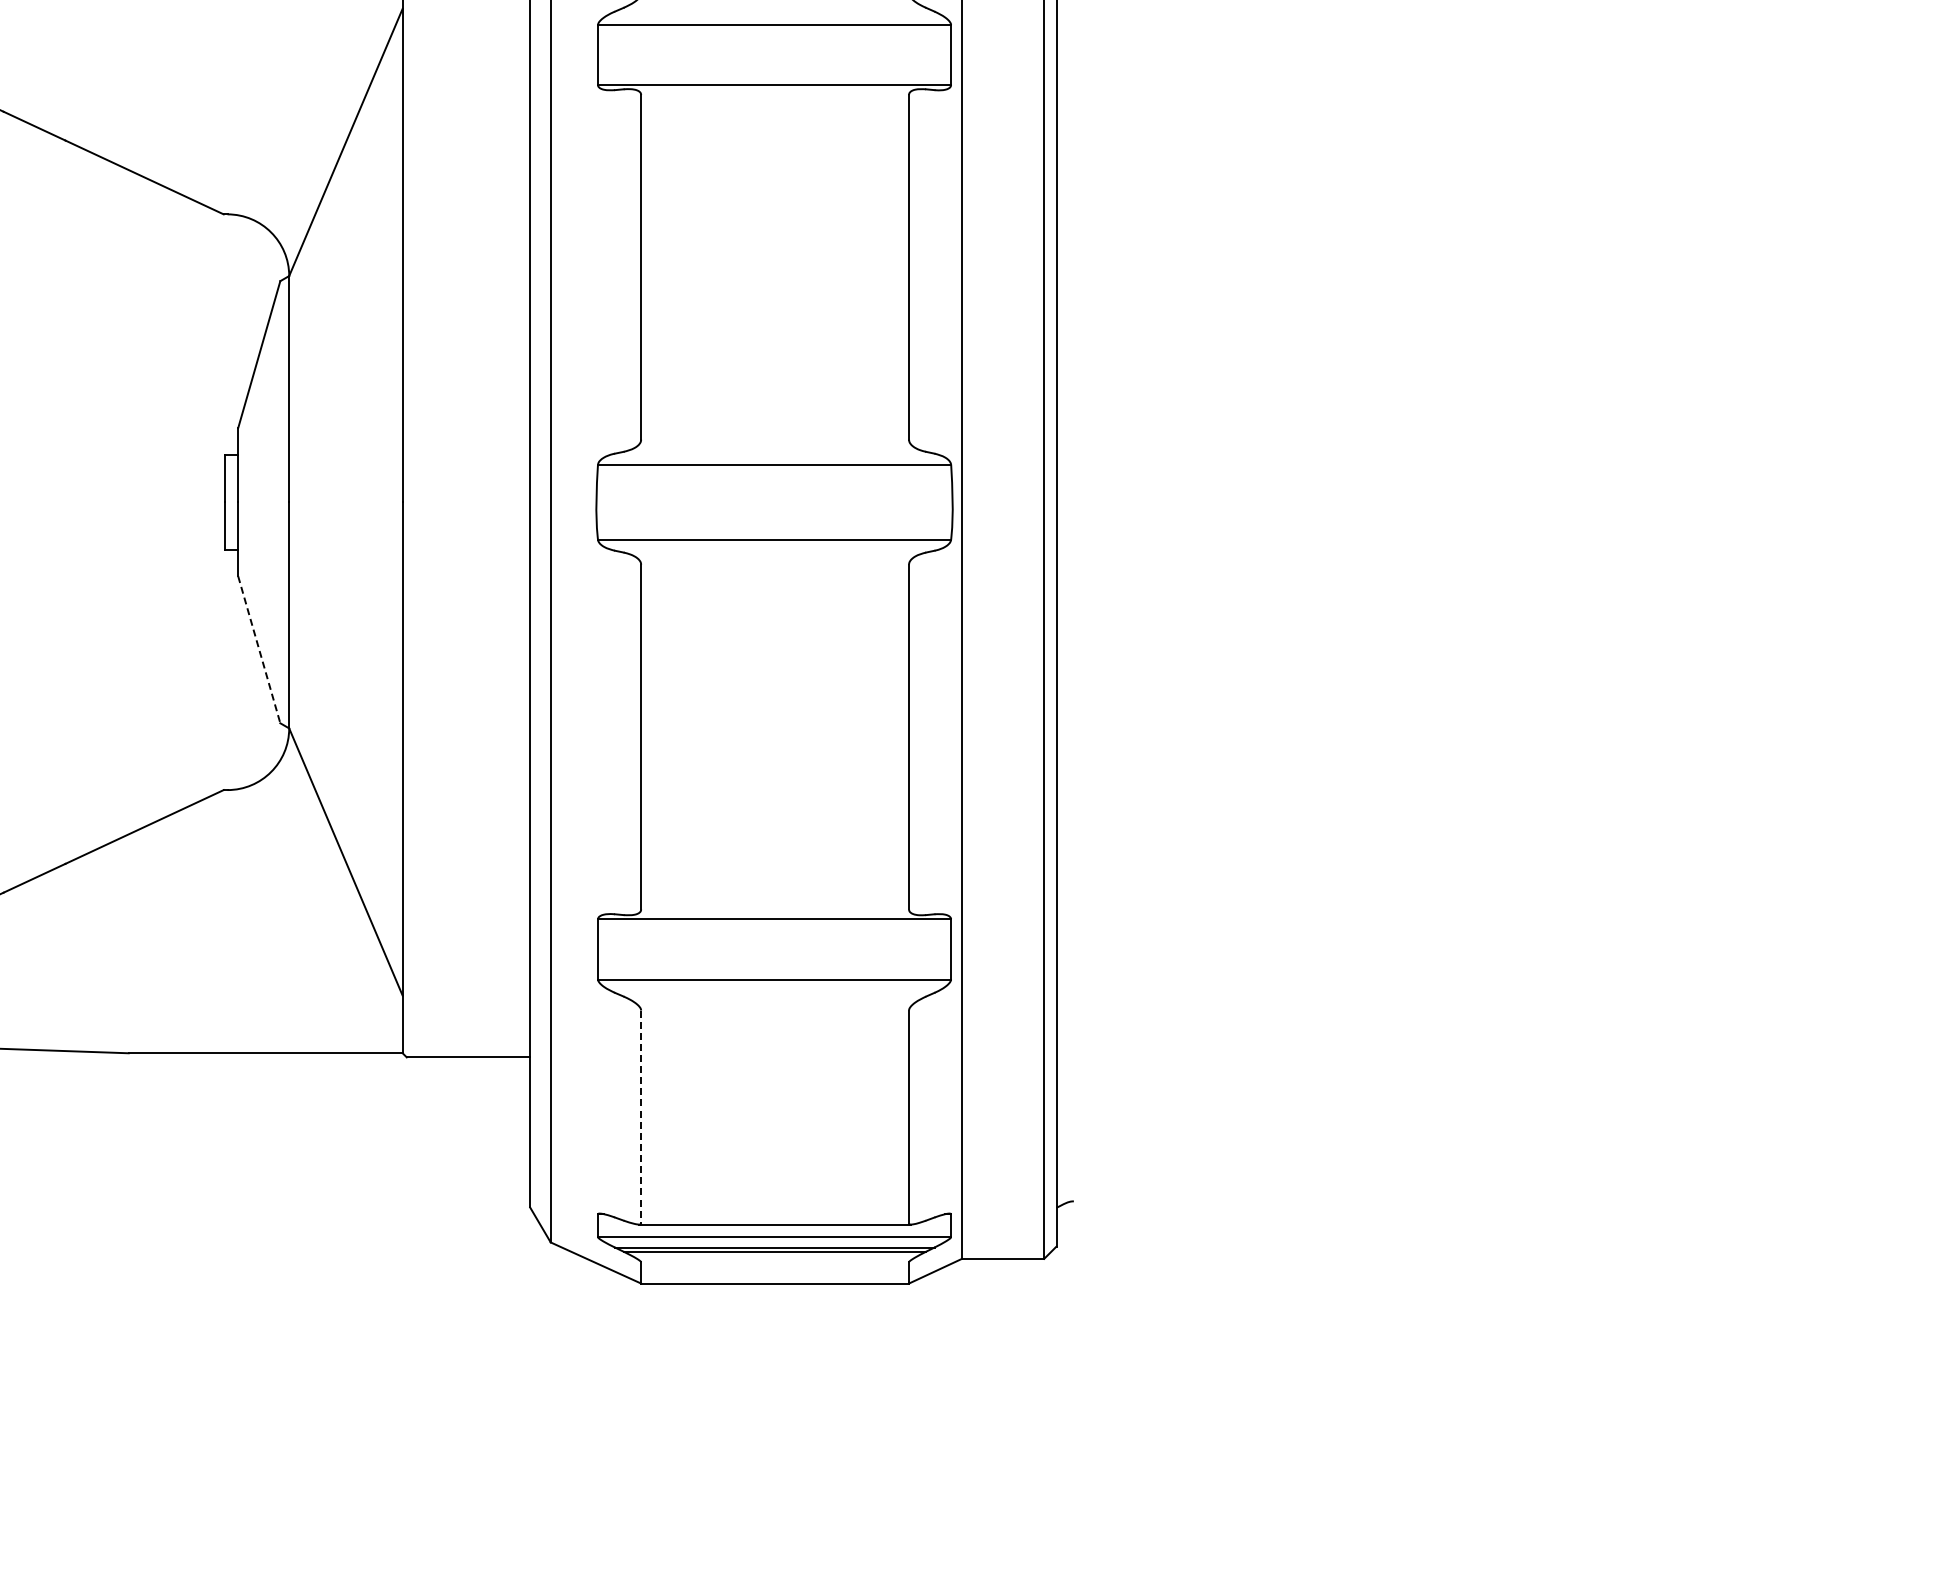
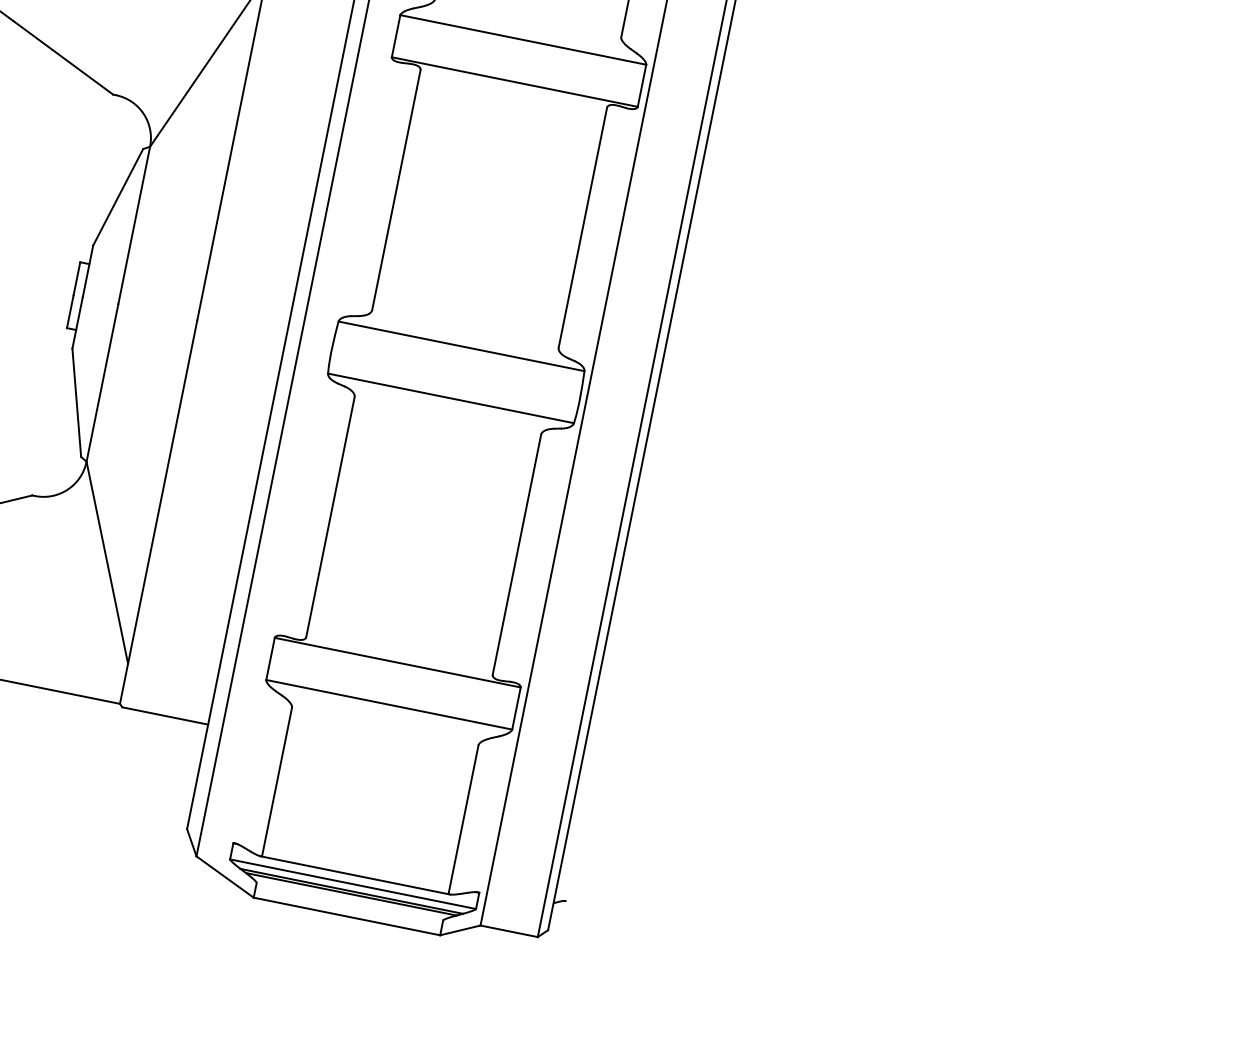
line: (259, 650) -> (76, 403), dashed -> solid
line: (641, 1117) -> (277, 782), dashed -> solid

